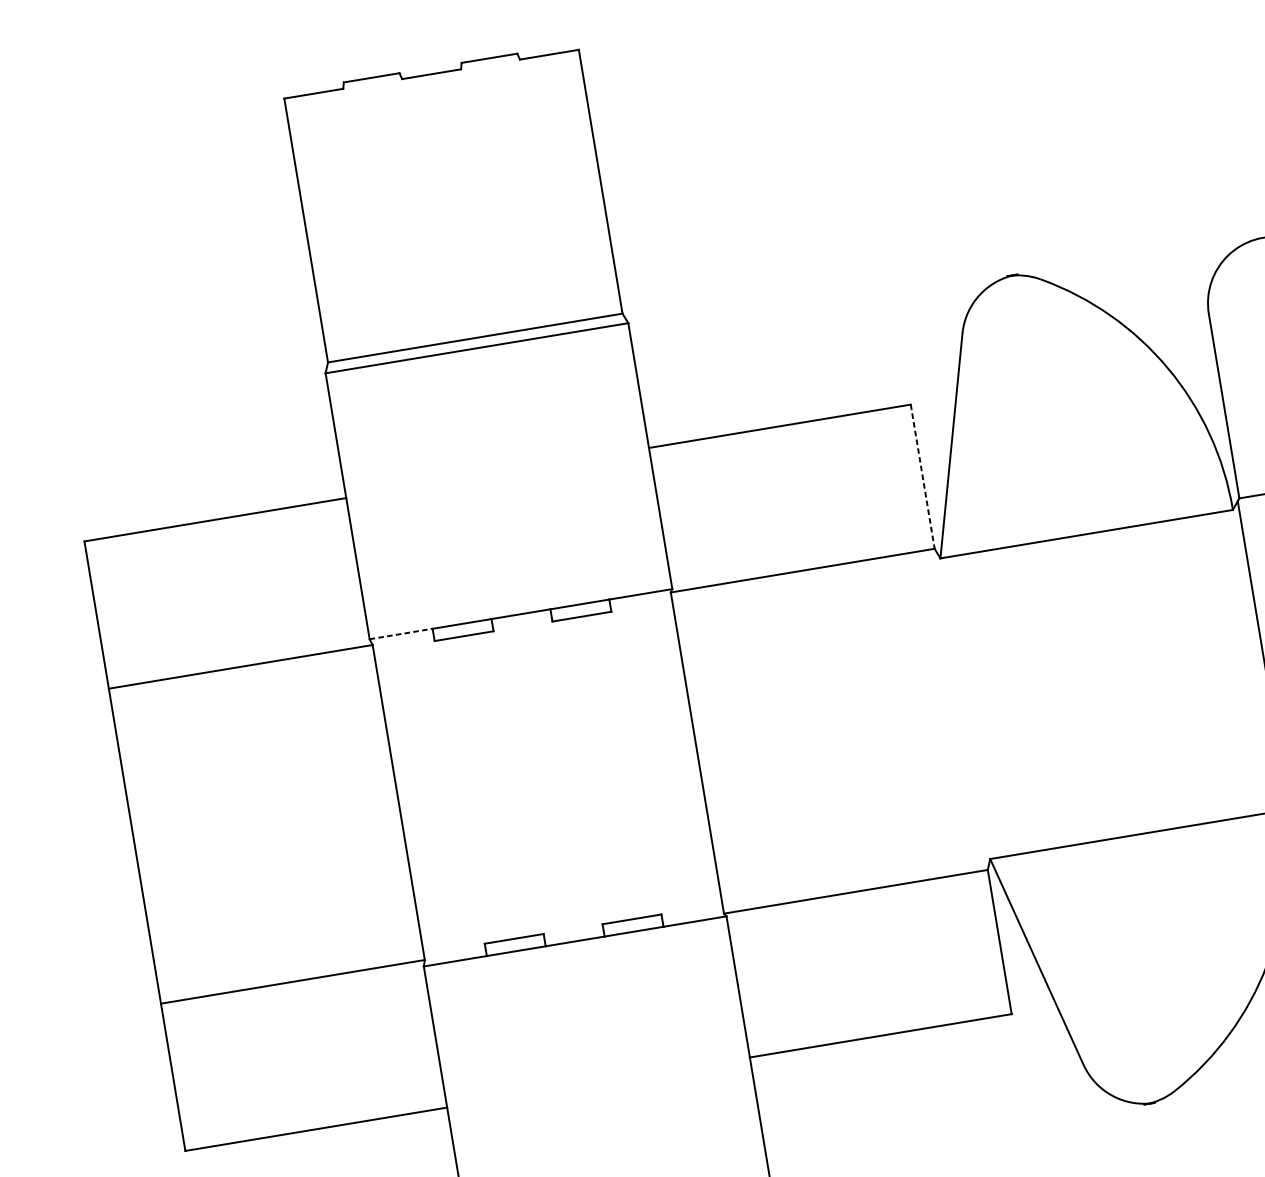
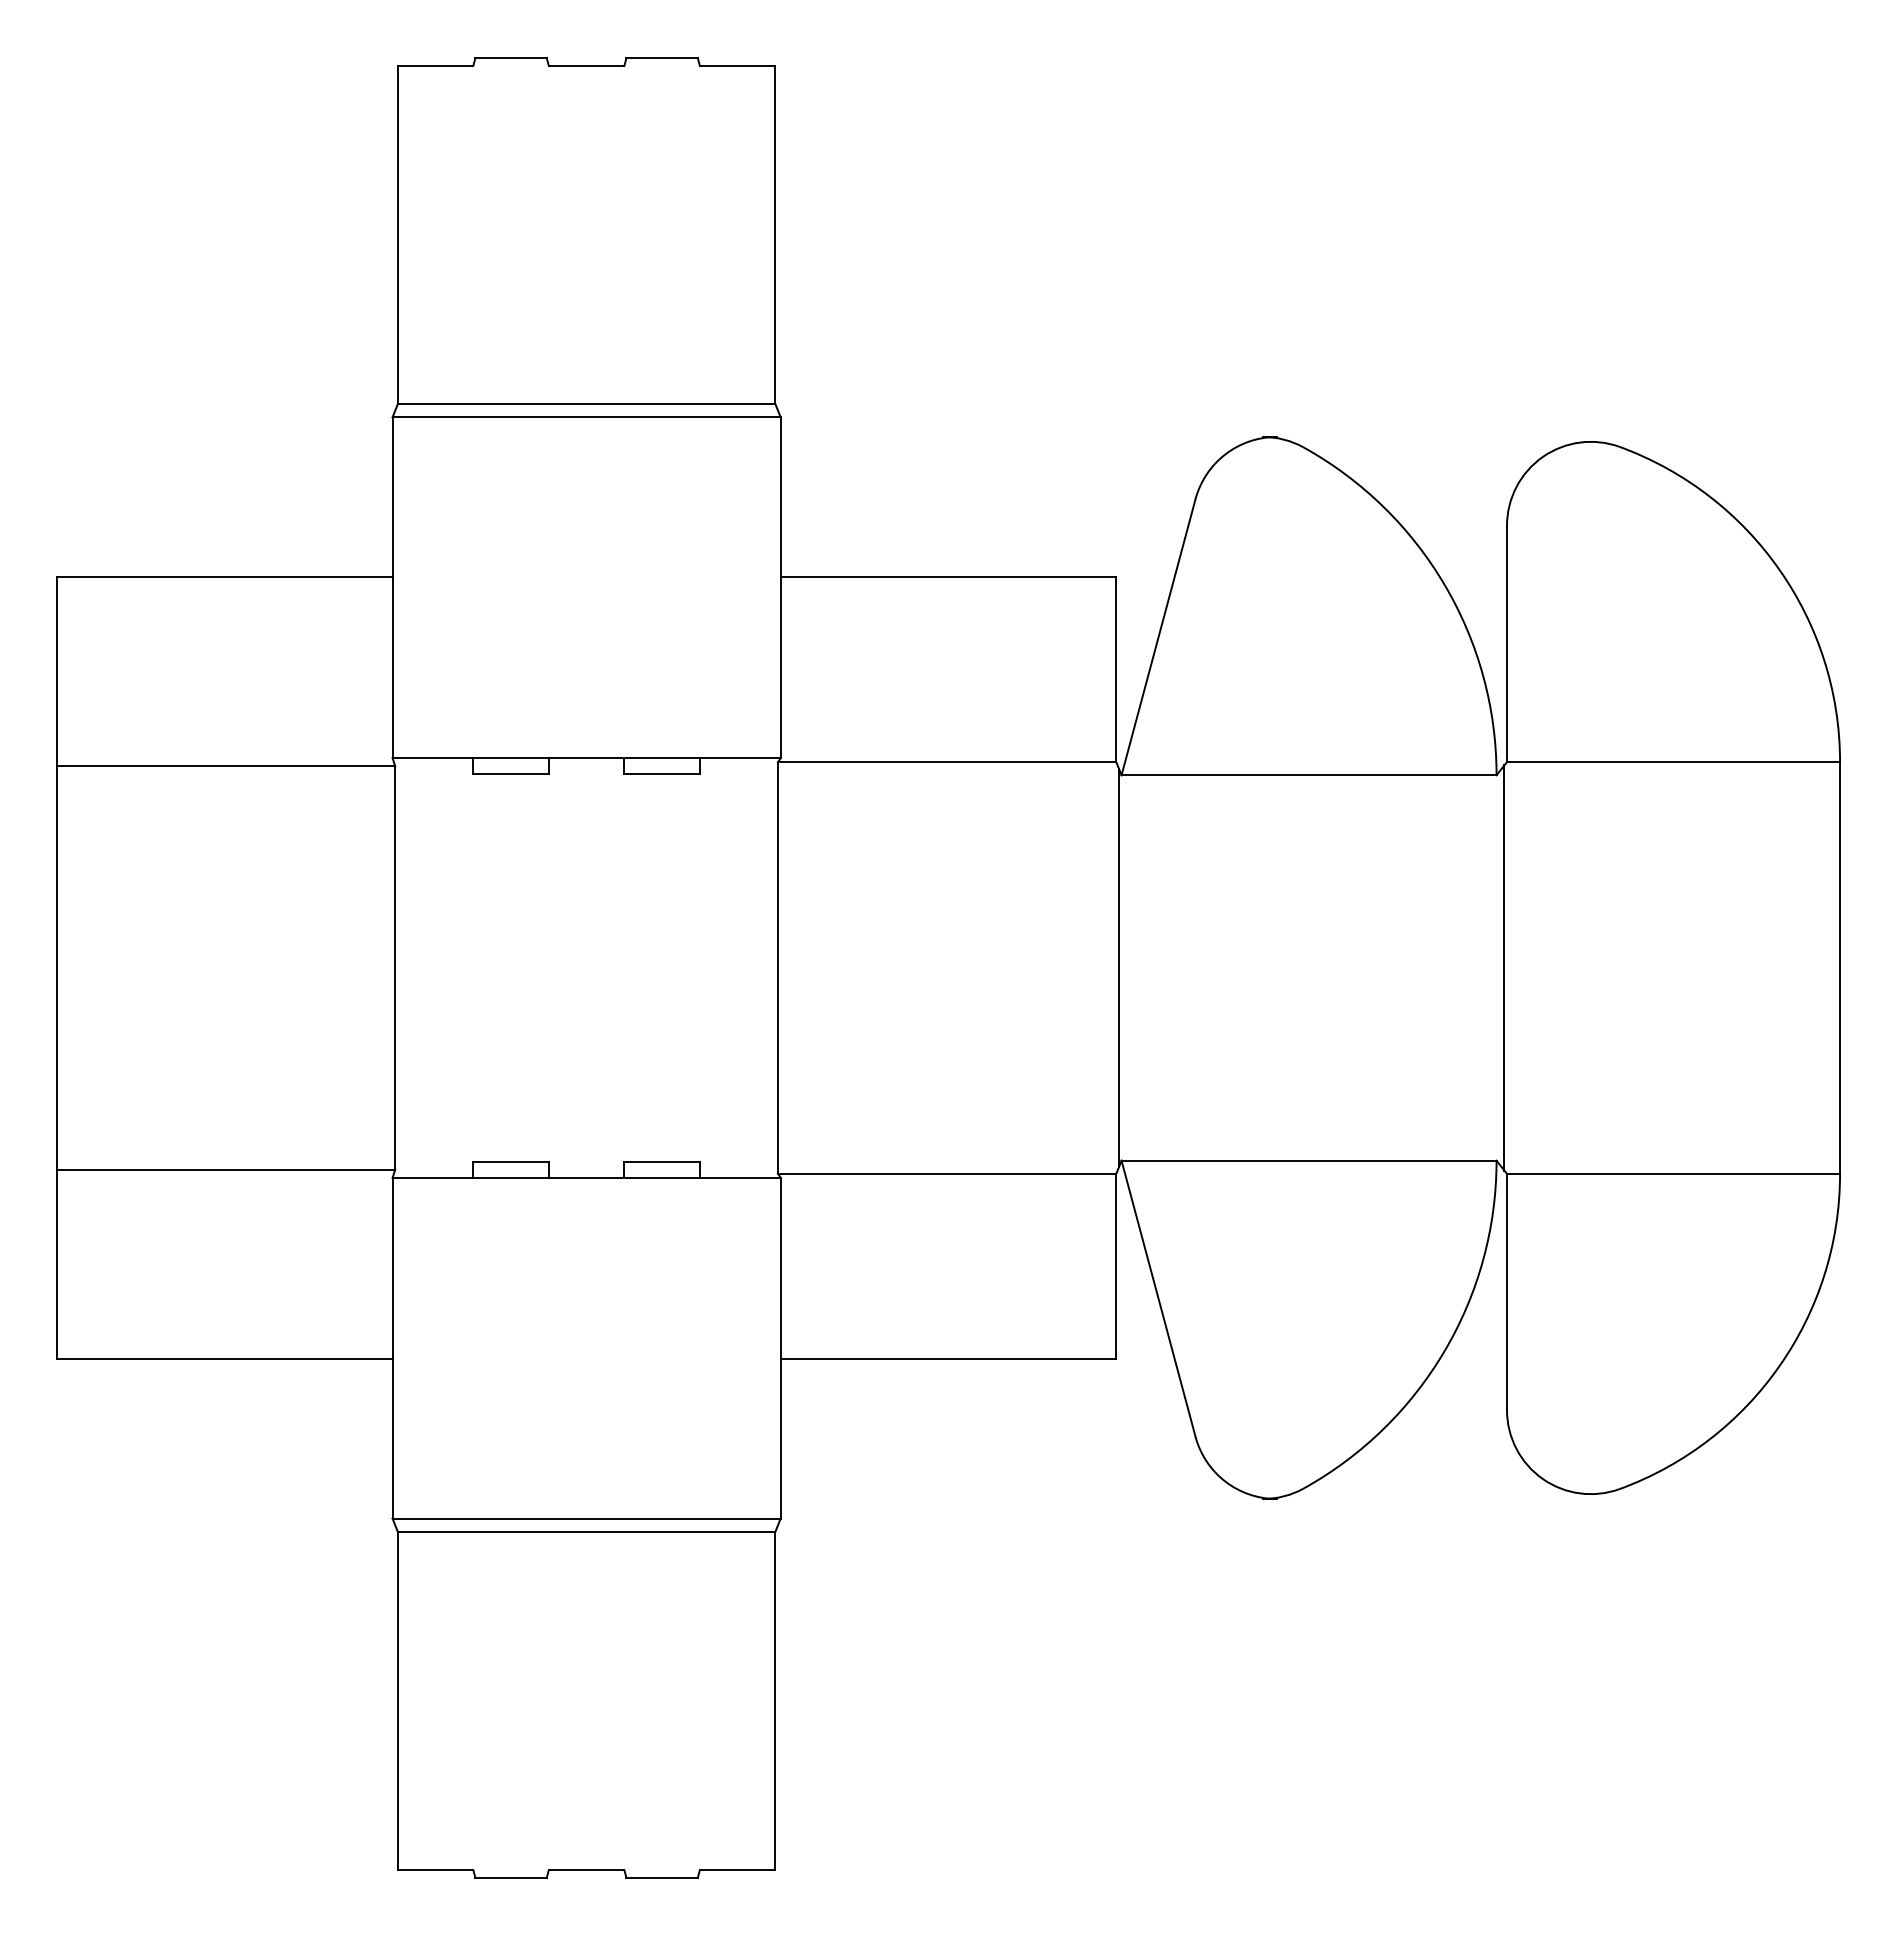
line: (922, 477) -> (1116, 670), dashed -> solid
line: (401, 634) -> (433, 758), dashed -> solid
line: (962, 708) -> (1118, 967), added

